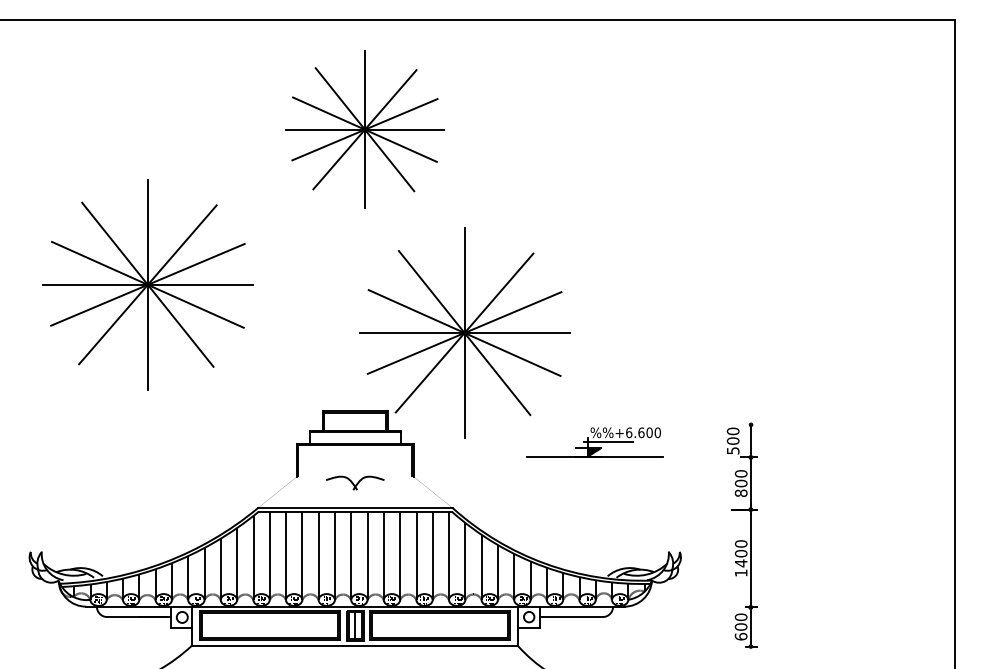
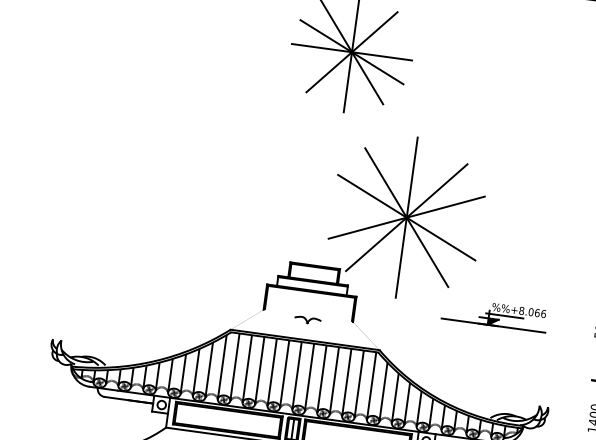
line: (364, 129) -> (351, 52), removed
part: (147, 284) -> (170, 147), removed
line: (464, 333) -> (406, 218), removed
text: (643, 432) -> (532, 312), %%+6.600 -> %%+8.066
part: (355, 482) -> (307, 320), size x0.6

